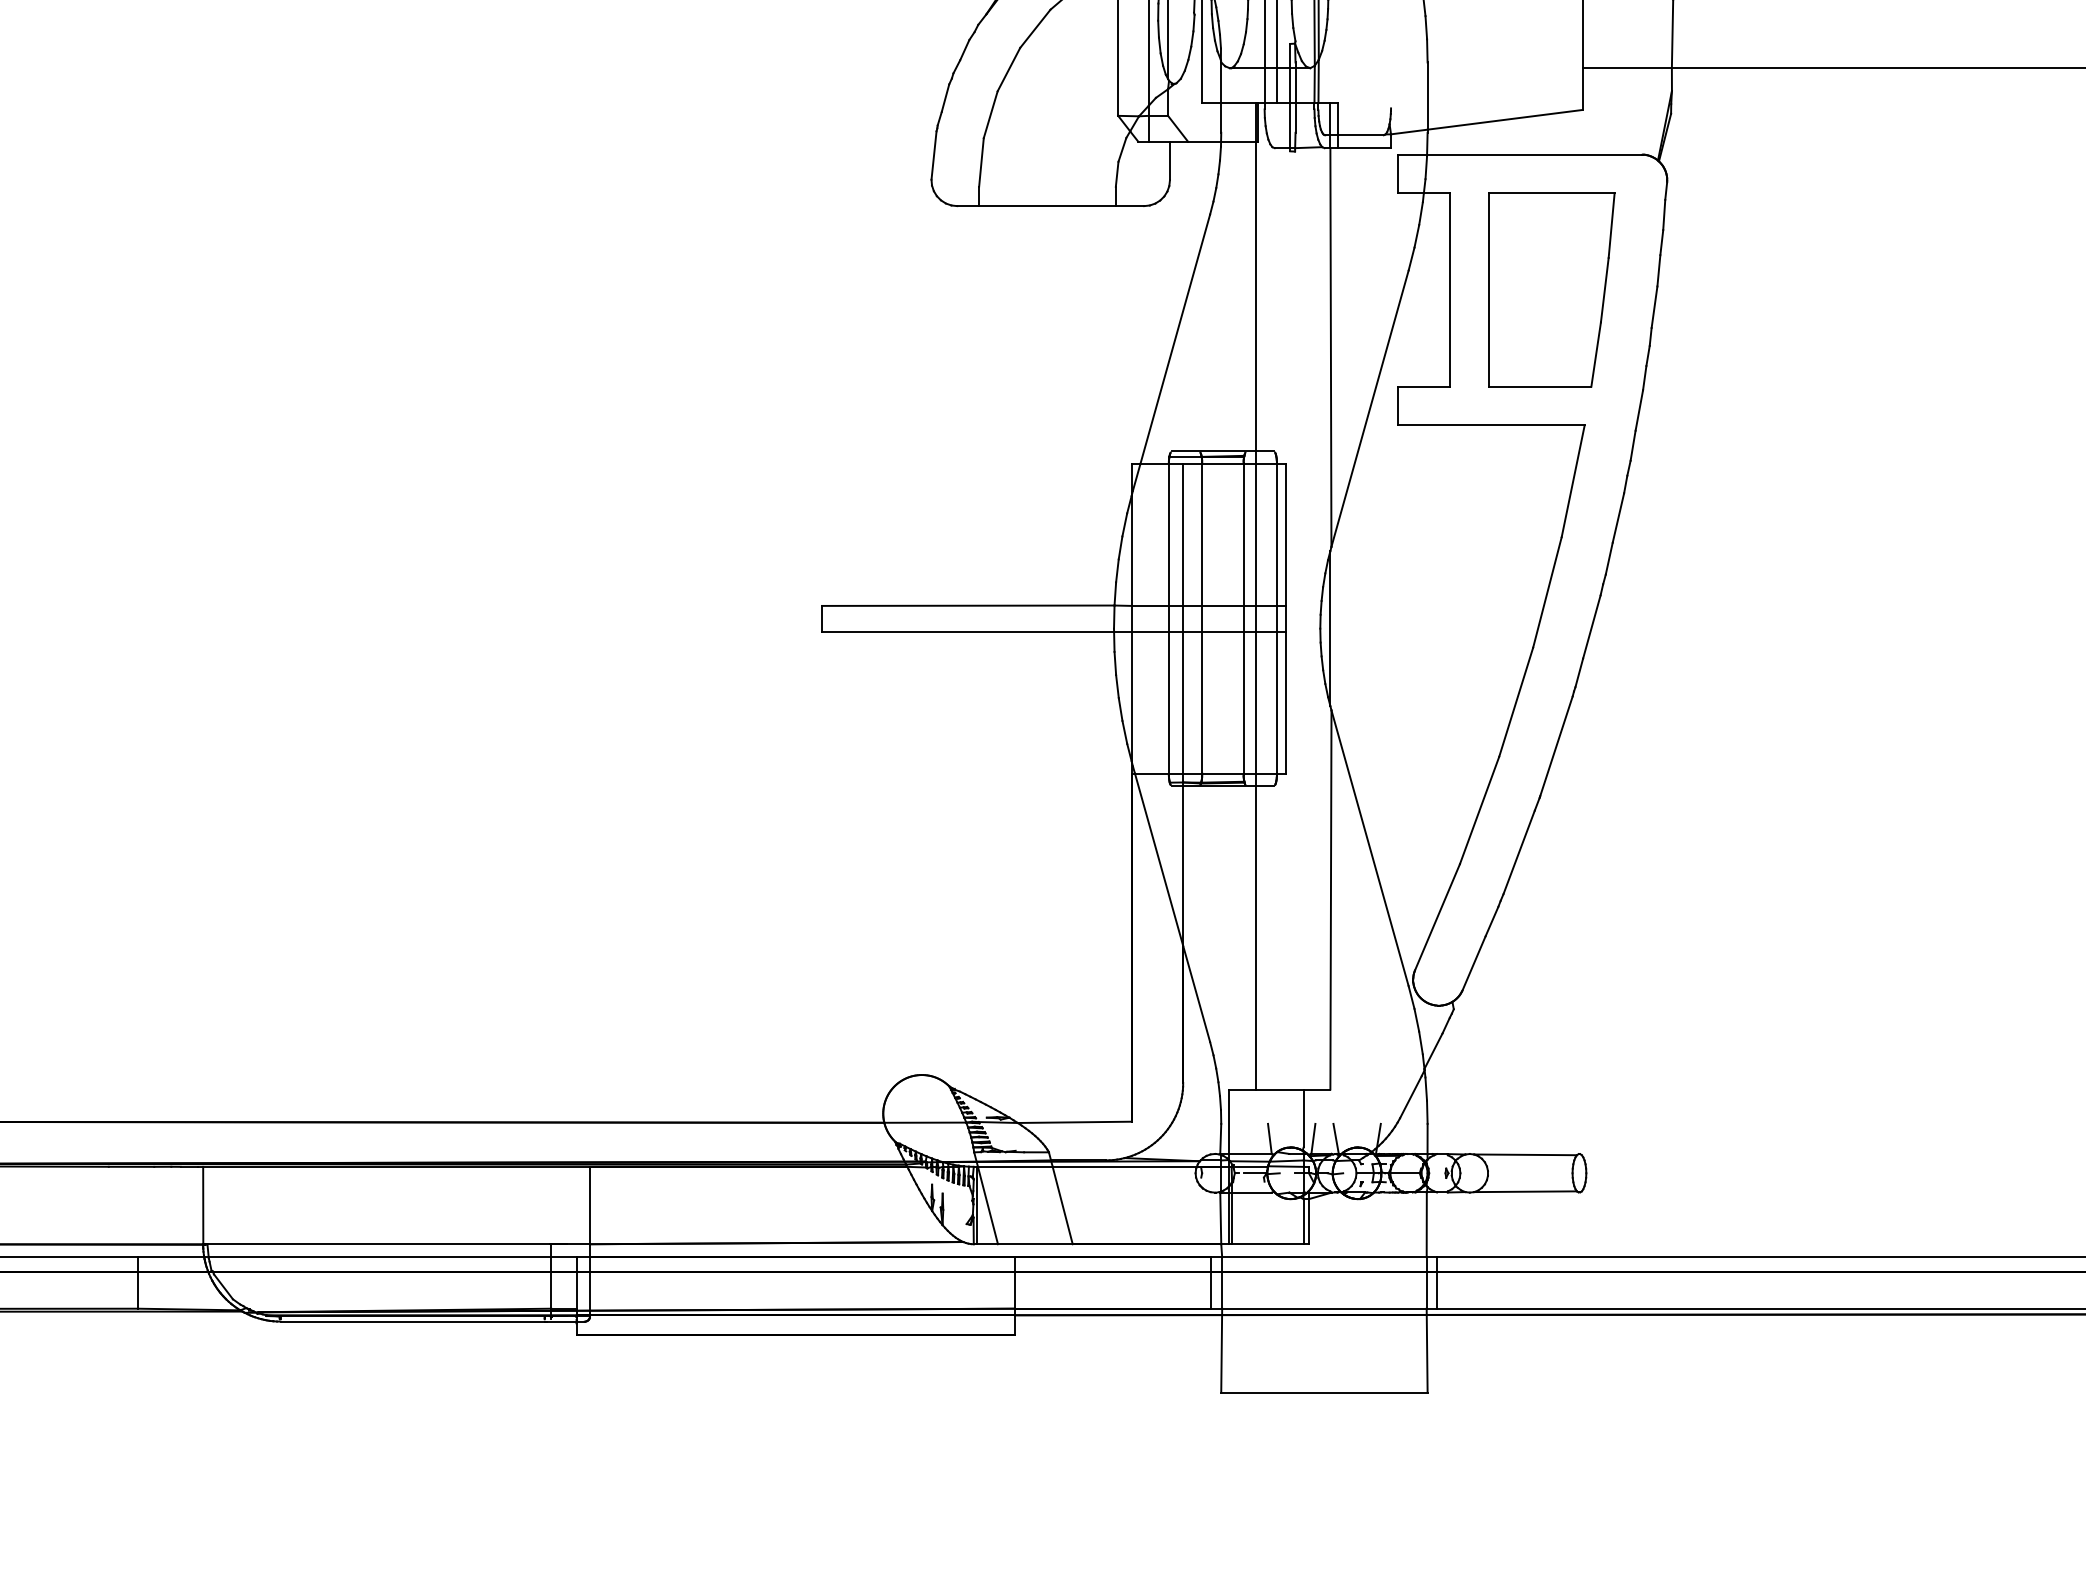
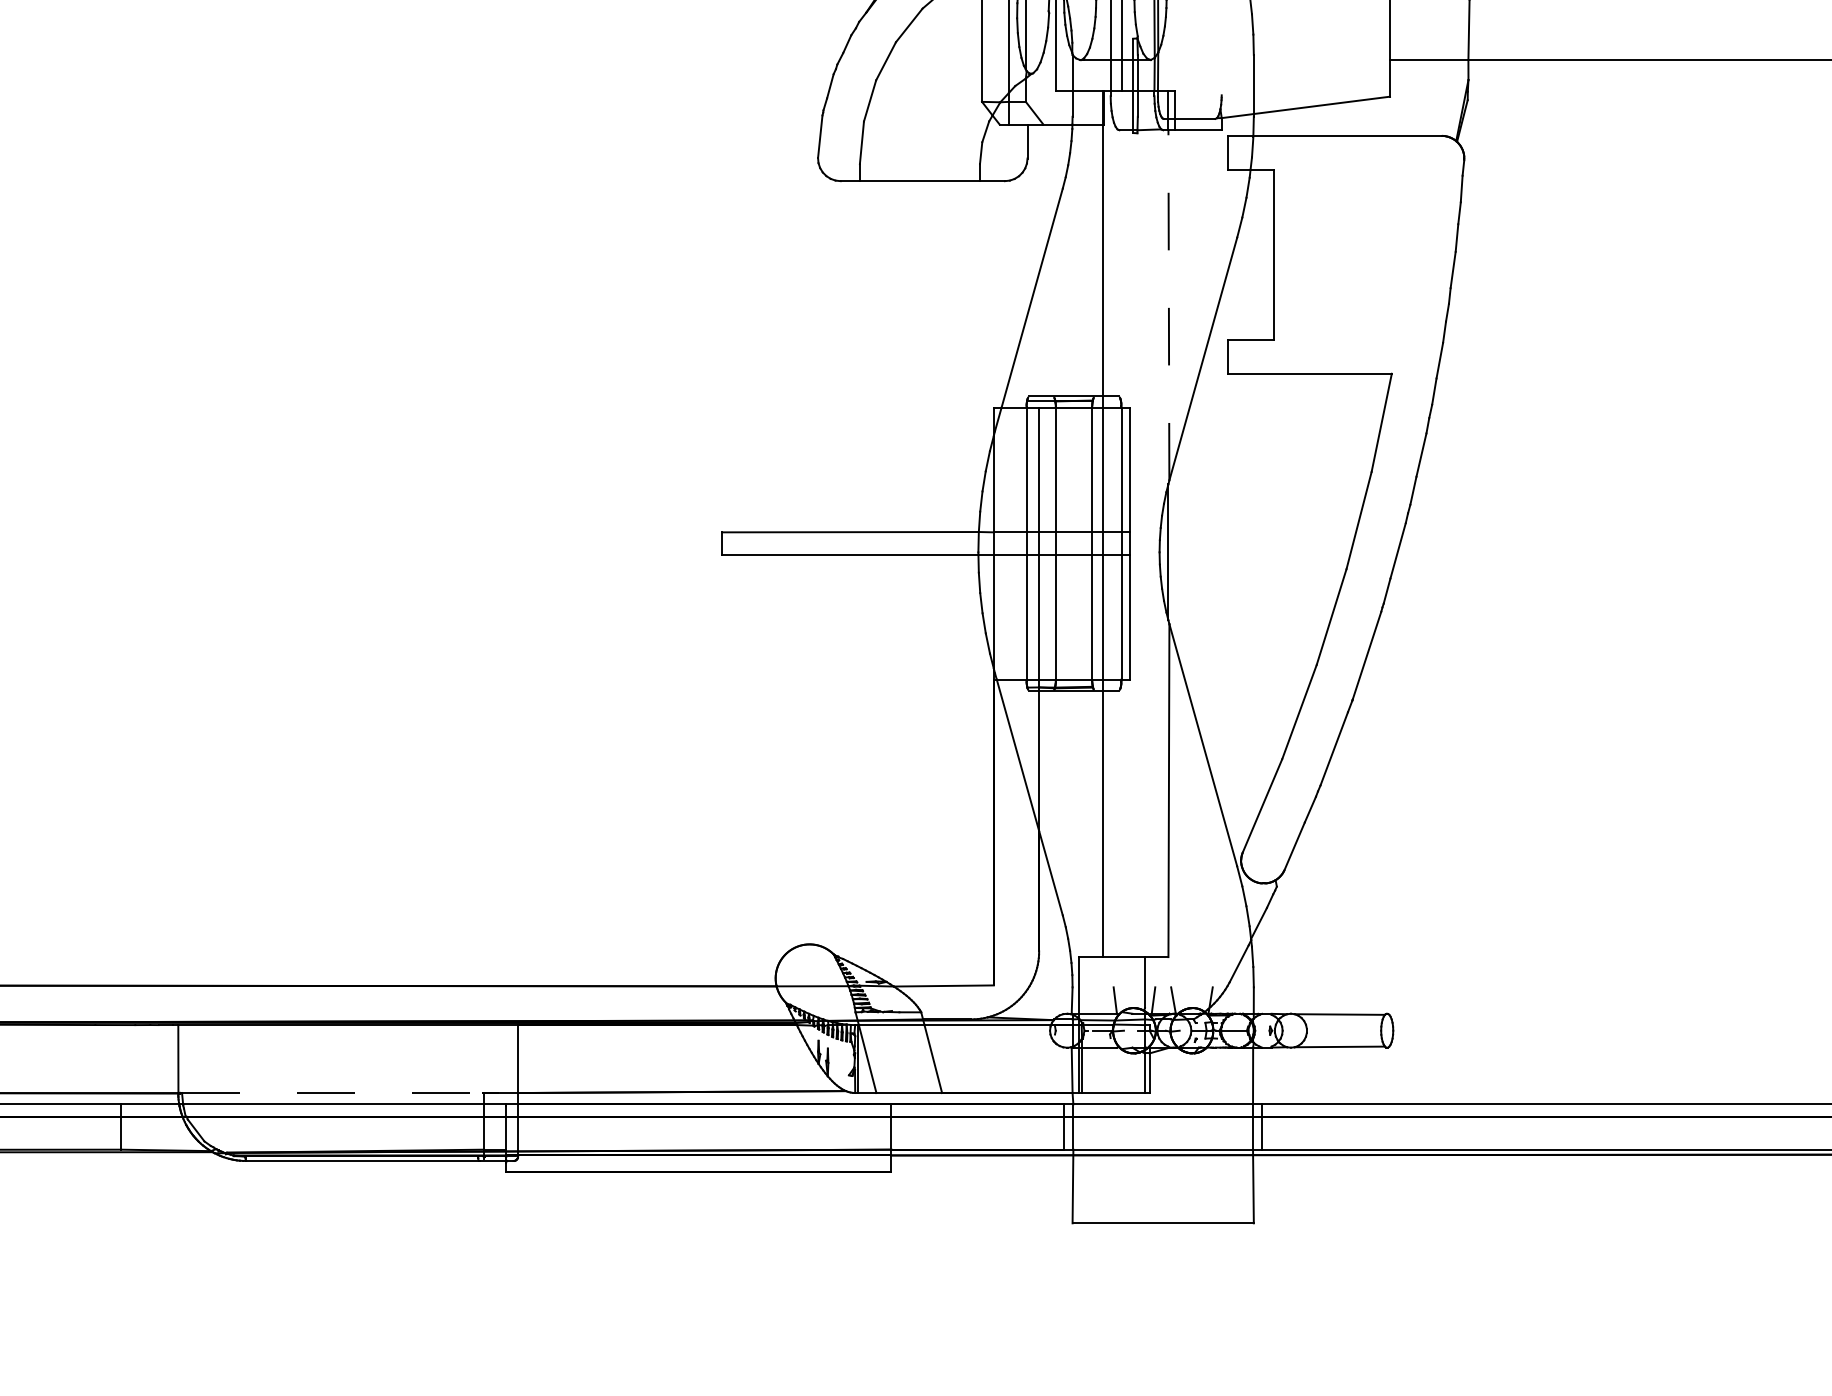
part: (1551, 289) -> (1362, 254), removed
line: (1330, 347) -> (1168, 305), solid -> dashed
line: (379, 1244) -> (333, 1093), solid -> dashed

